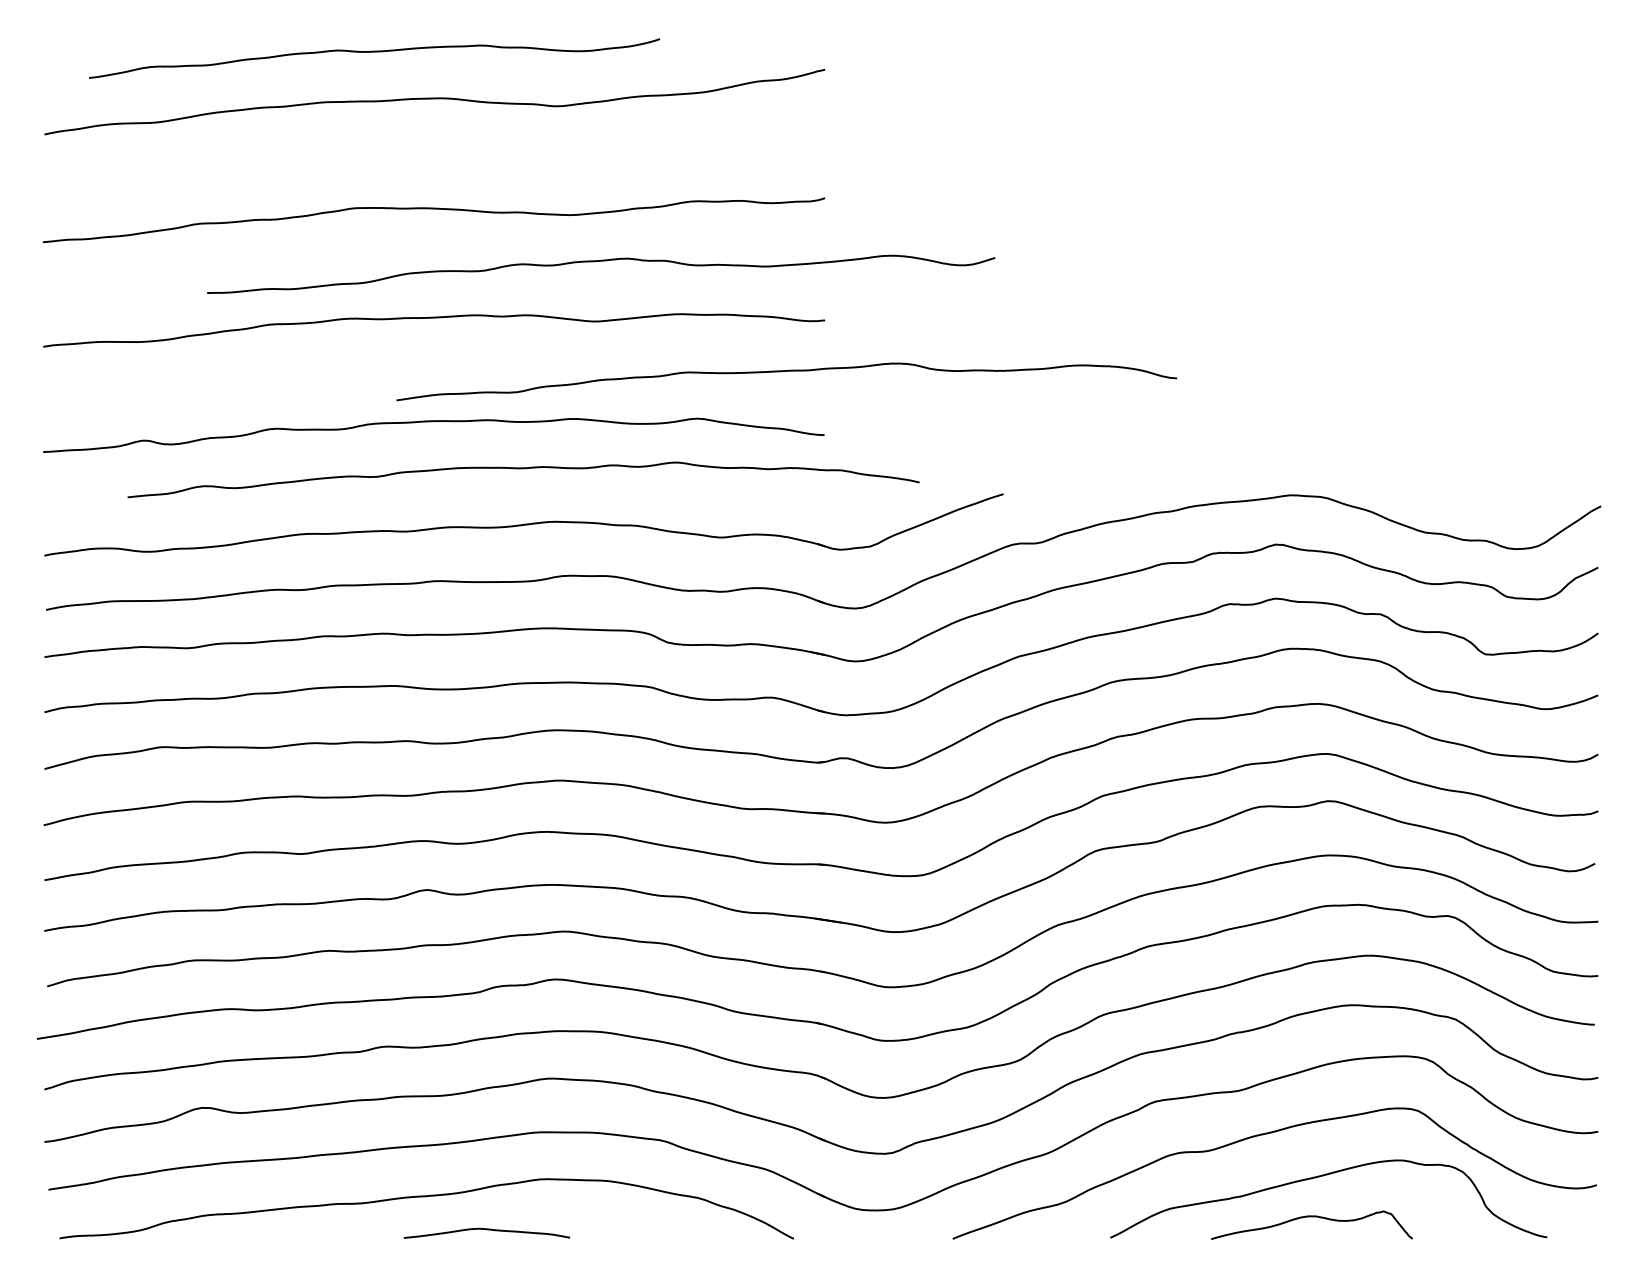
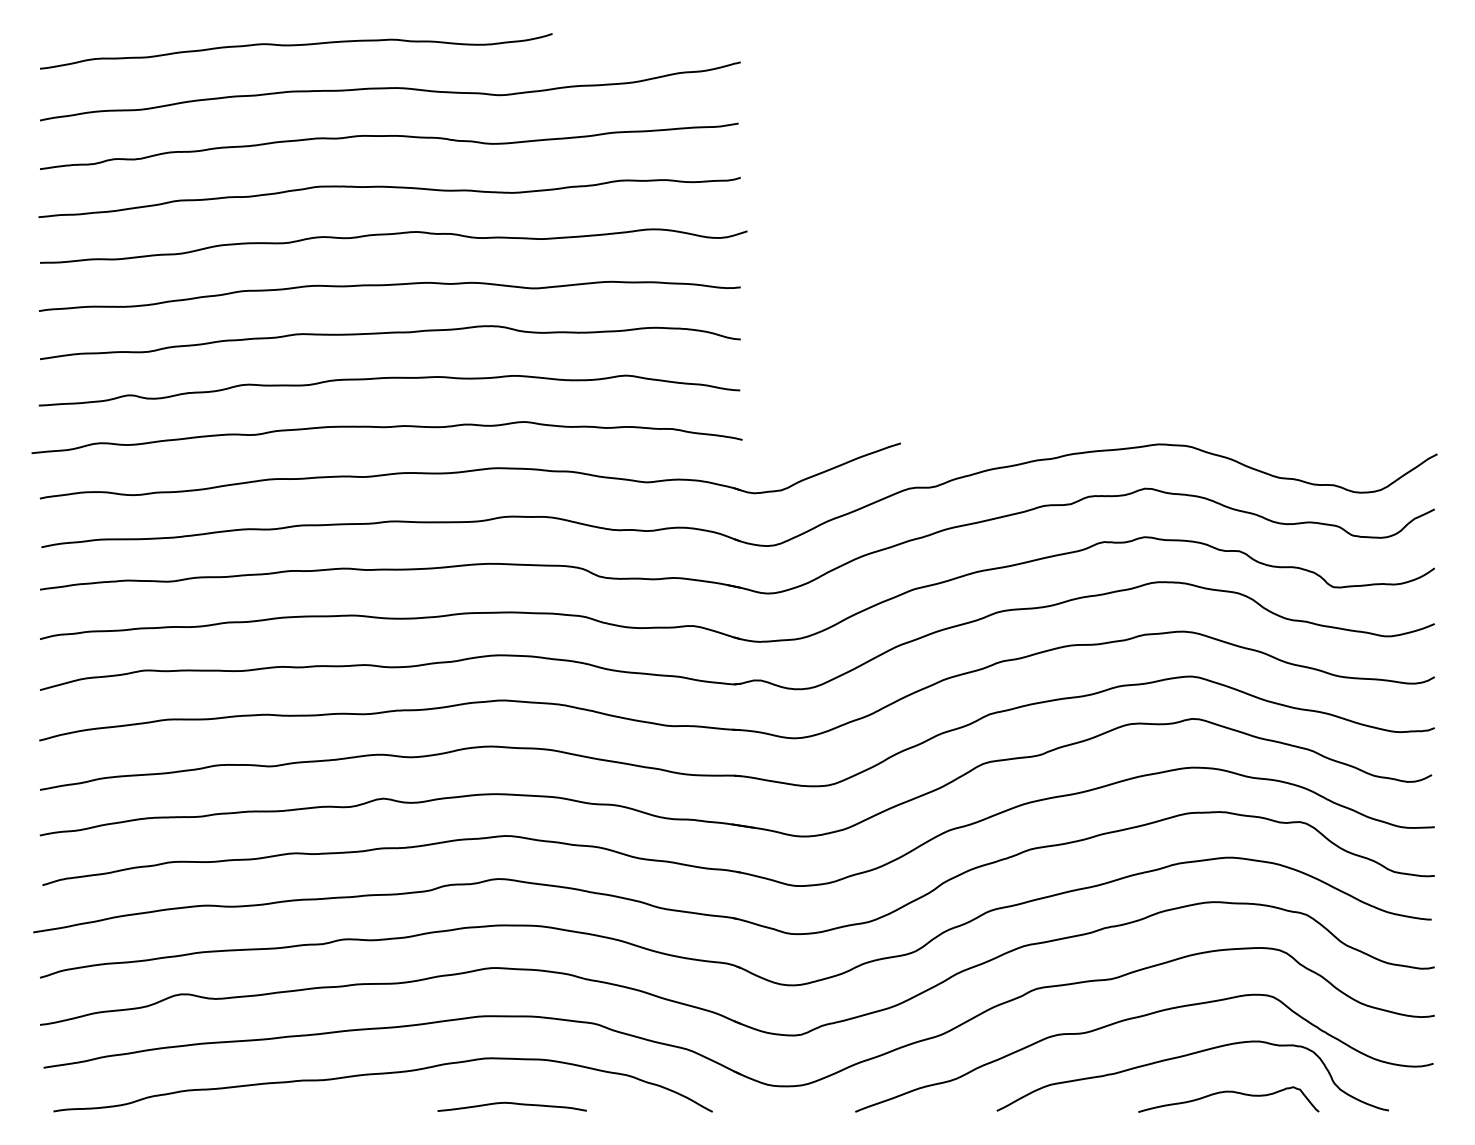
curve: (373, 53) -> (295, 46), moved
curve: (433, 152) -> (389, 136), added
curve: (596, 262) -> (389, 235), moved
curve: (786, 371) -> (390, 333), moved
curve: (521, 469) -> (385, 428), moved
curve: (1311, 1217) -> (1228, 1092), moved
curve: (486, 1230) -> (511, 1104), moved

